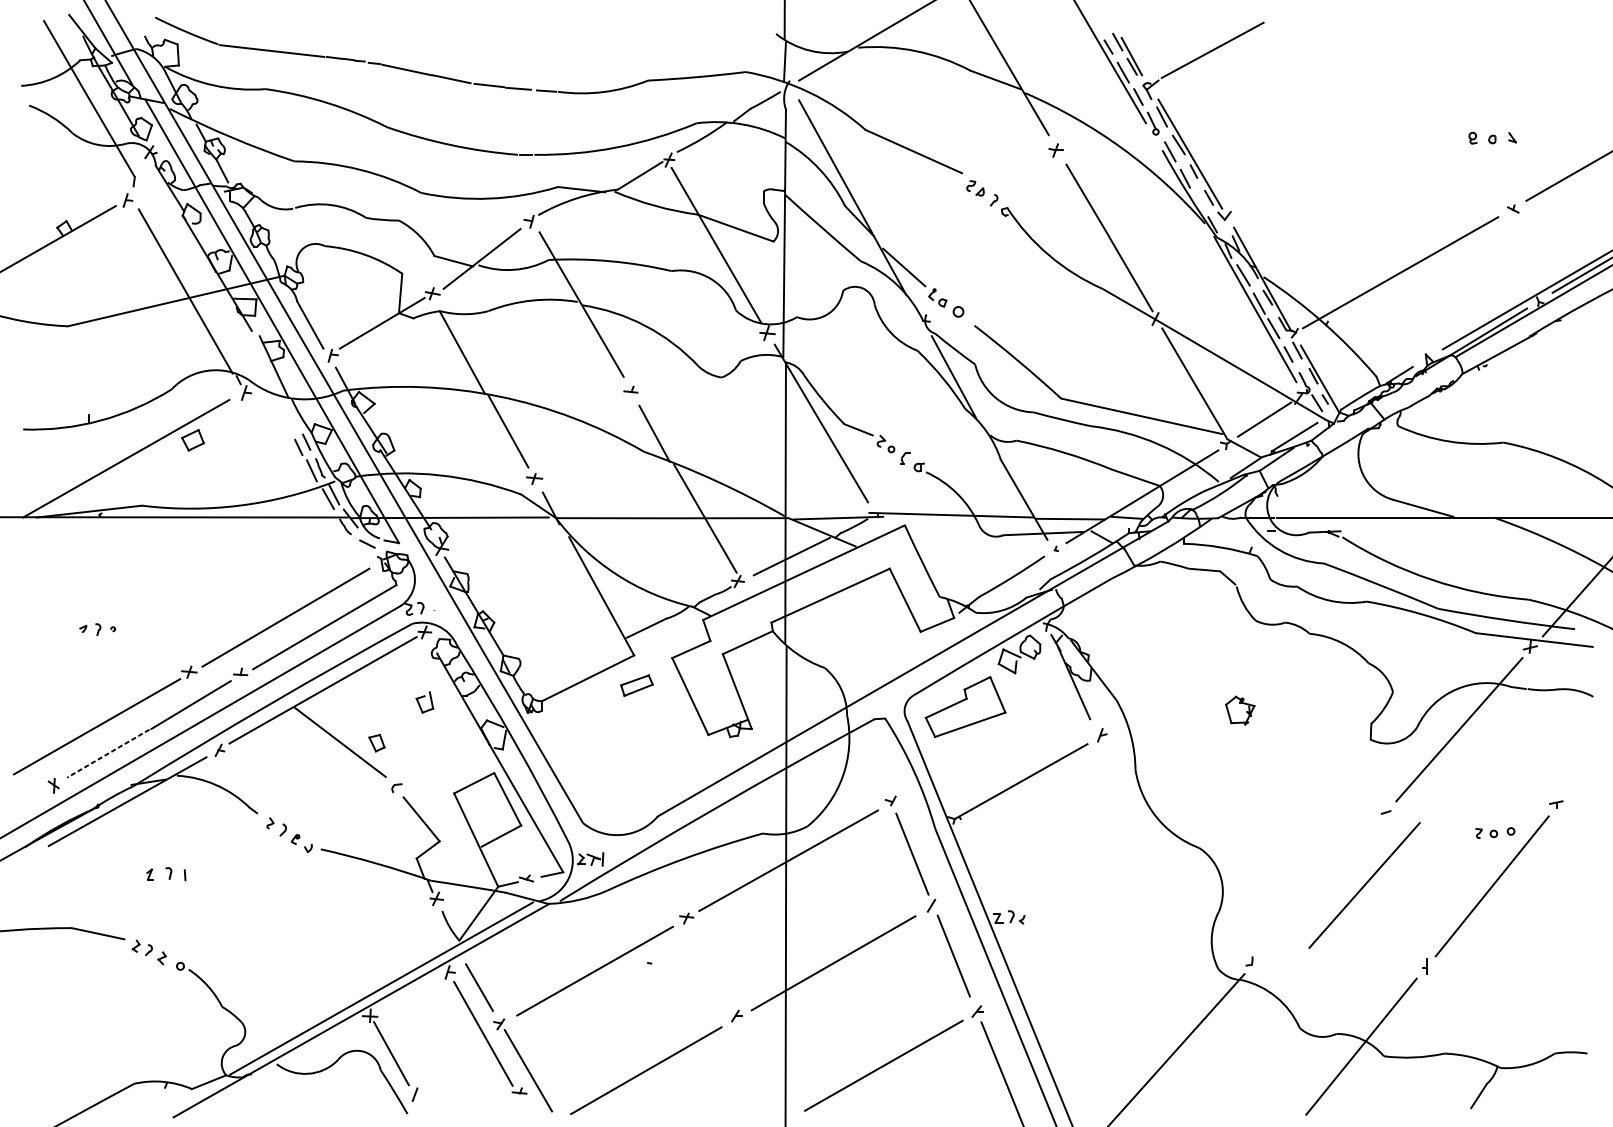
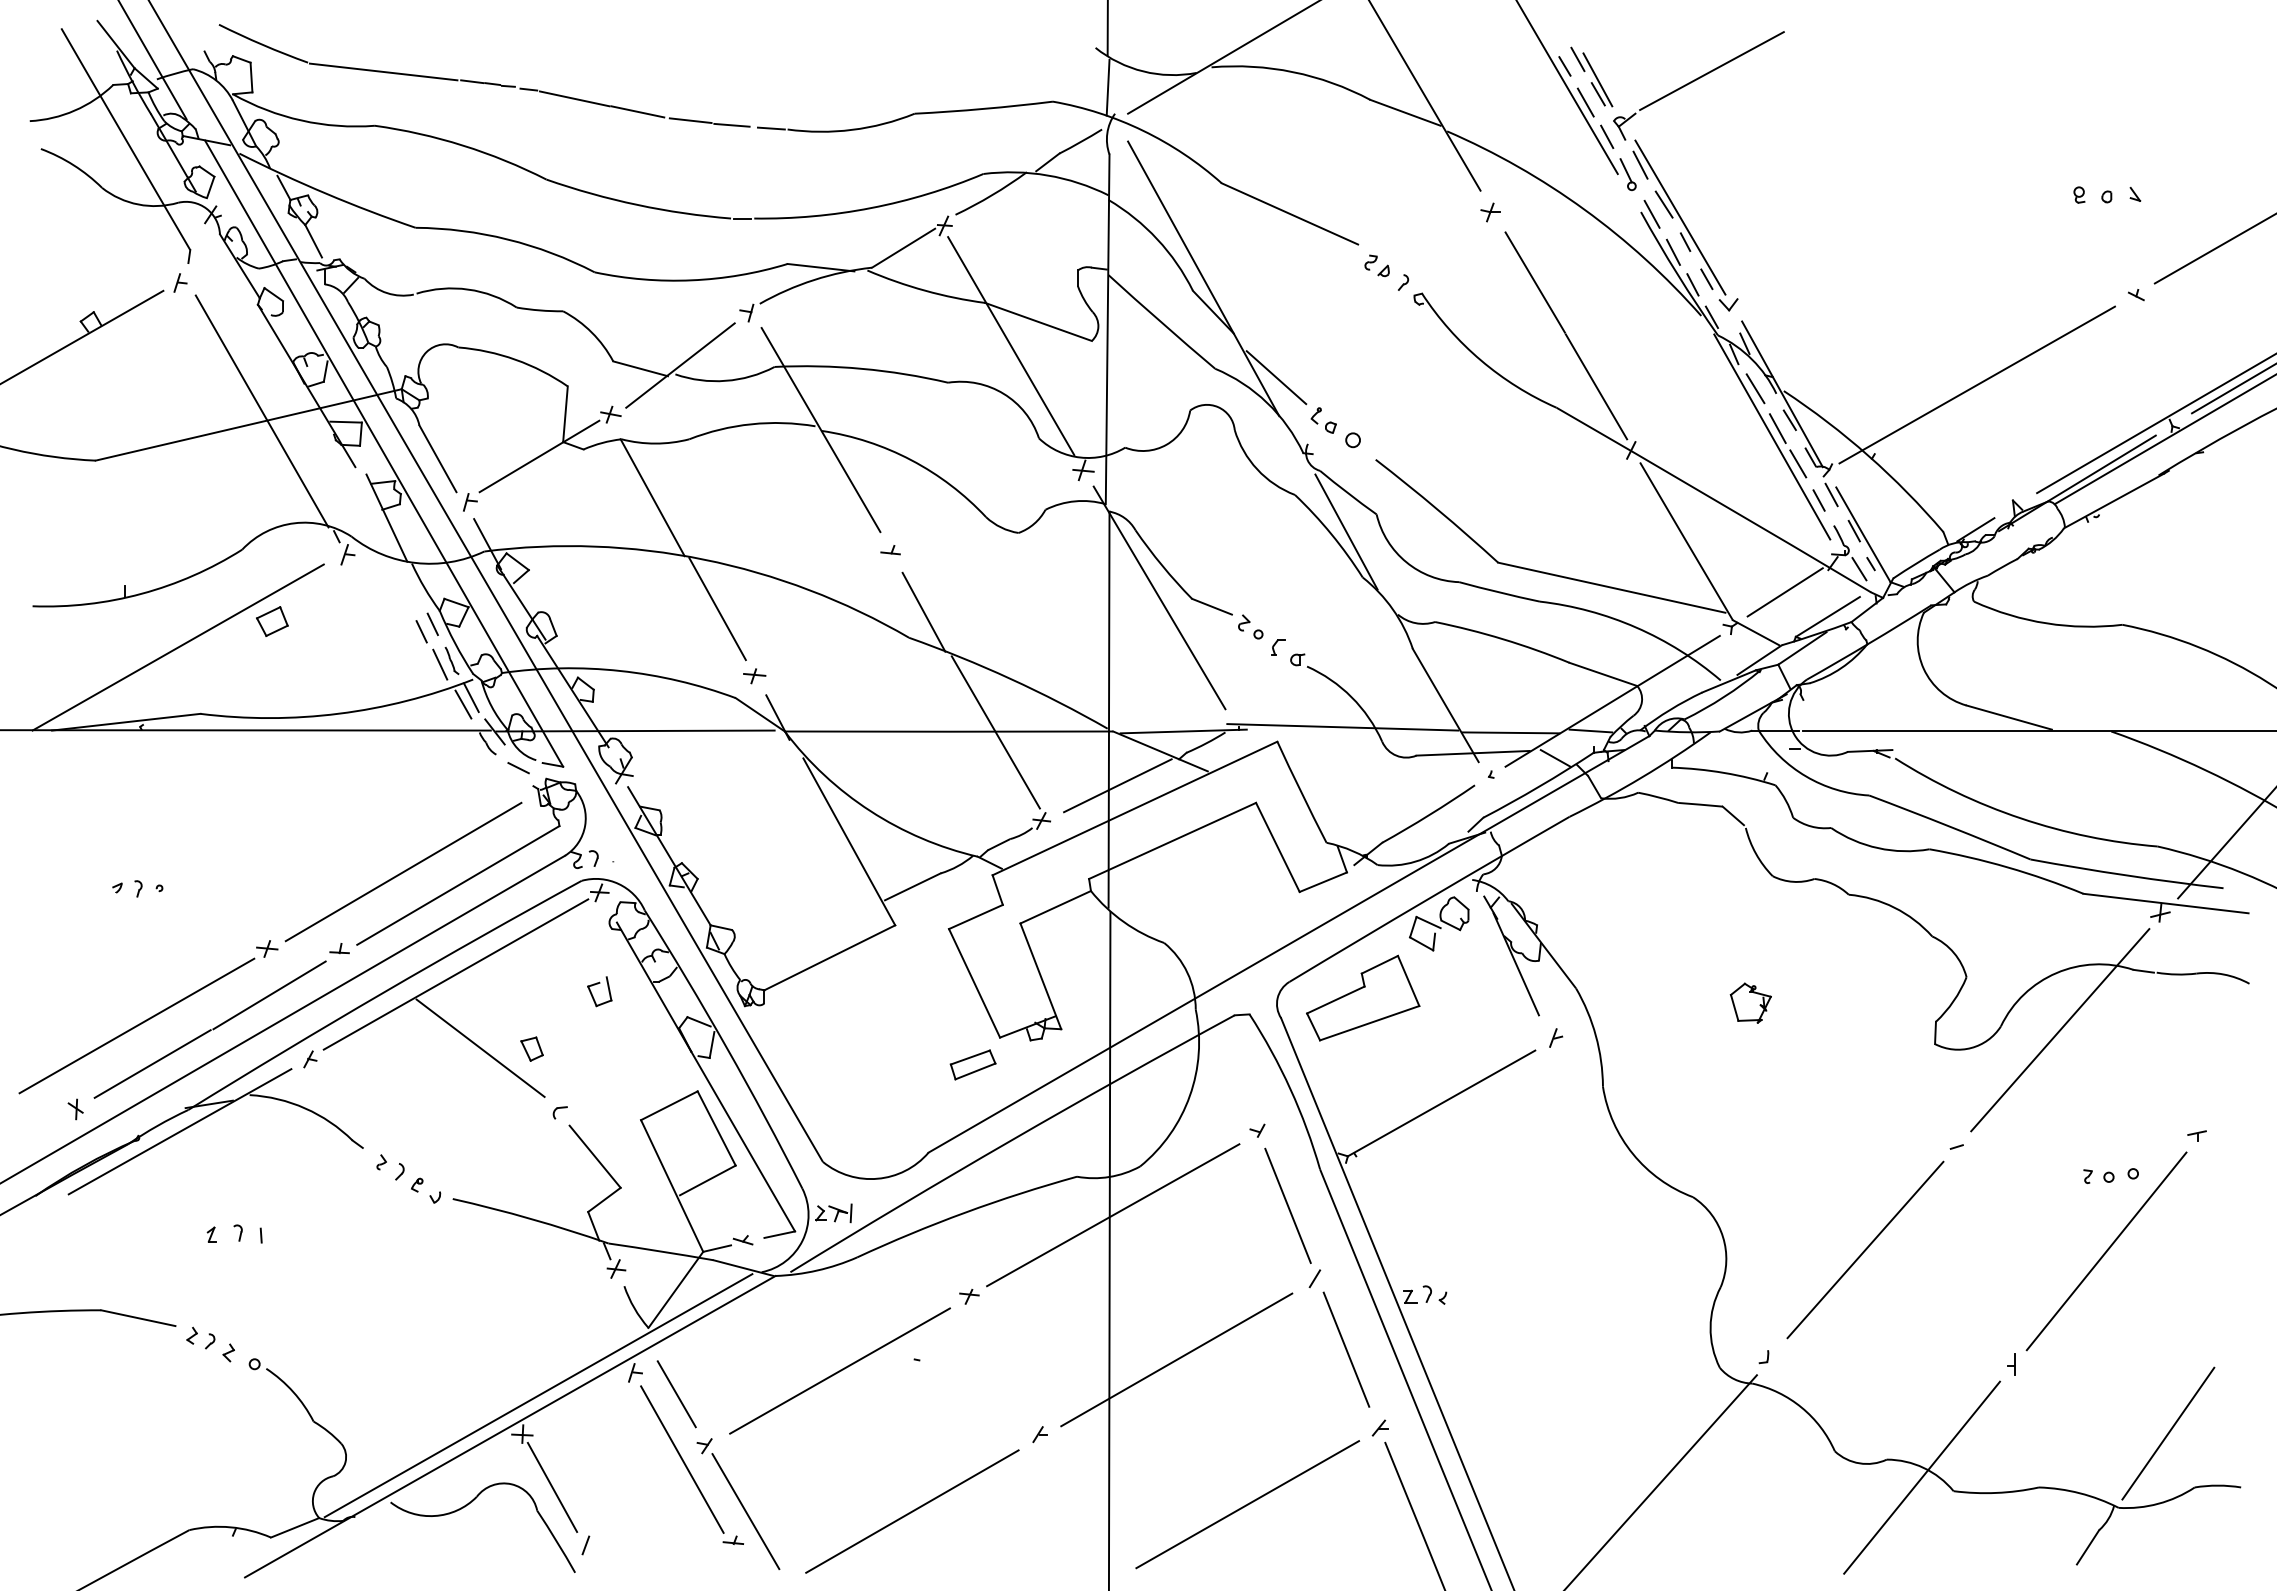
line: (1198, 201) -> (1692, 284), added
part: (636, 685) -> (972, 1064), moved
line: (108, 754) -> (152, 1064), dashed -> solid
line: (1364, 885) -> (1865, 1249), moved
line: (1536, 1015) -> (2168, 1433), added

